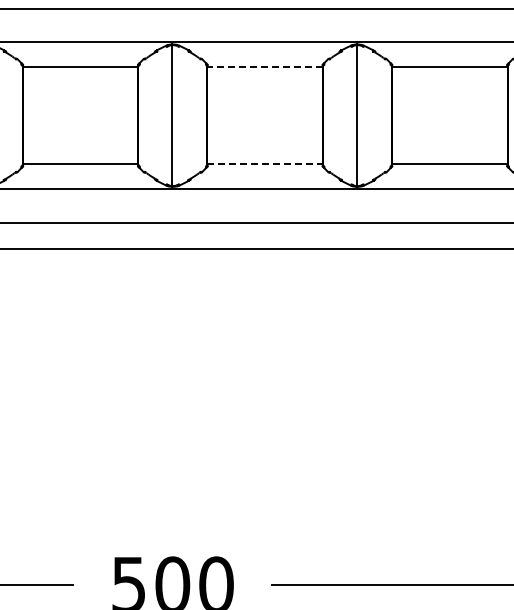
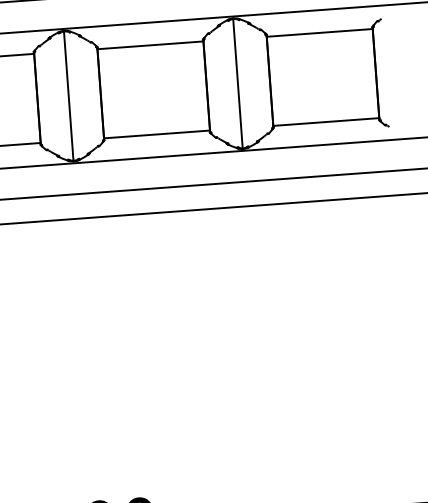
line: (265, 67) -> (150, 45), dashed -> solid
line: (265, 164) -> (157, 134), dashed -> solid

